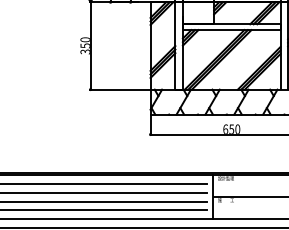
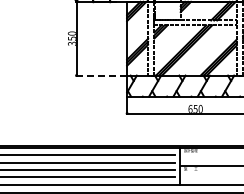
line: (120, 89) -> (101, 75), solid -> dashed

